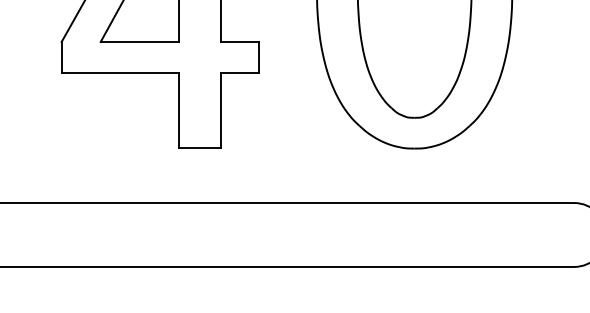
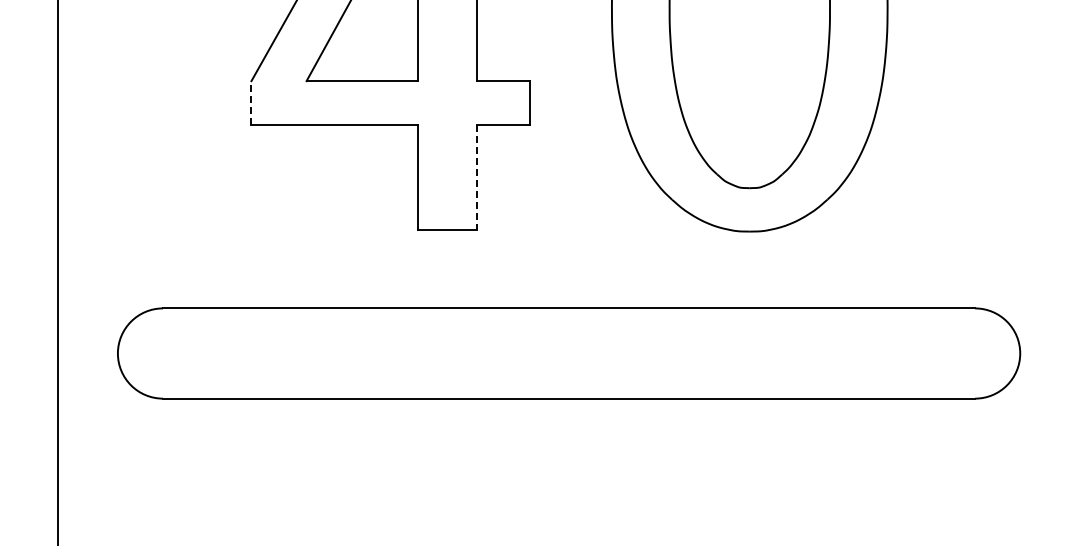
line: (61, 57) -> (251, 102), solid -> dashed
line: (221, 110) -> (477, 177), solid -> dashed

